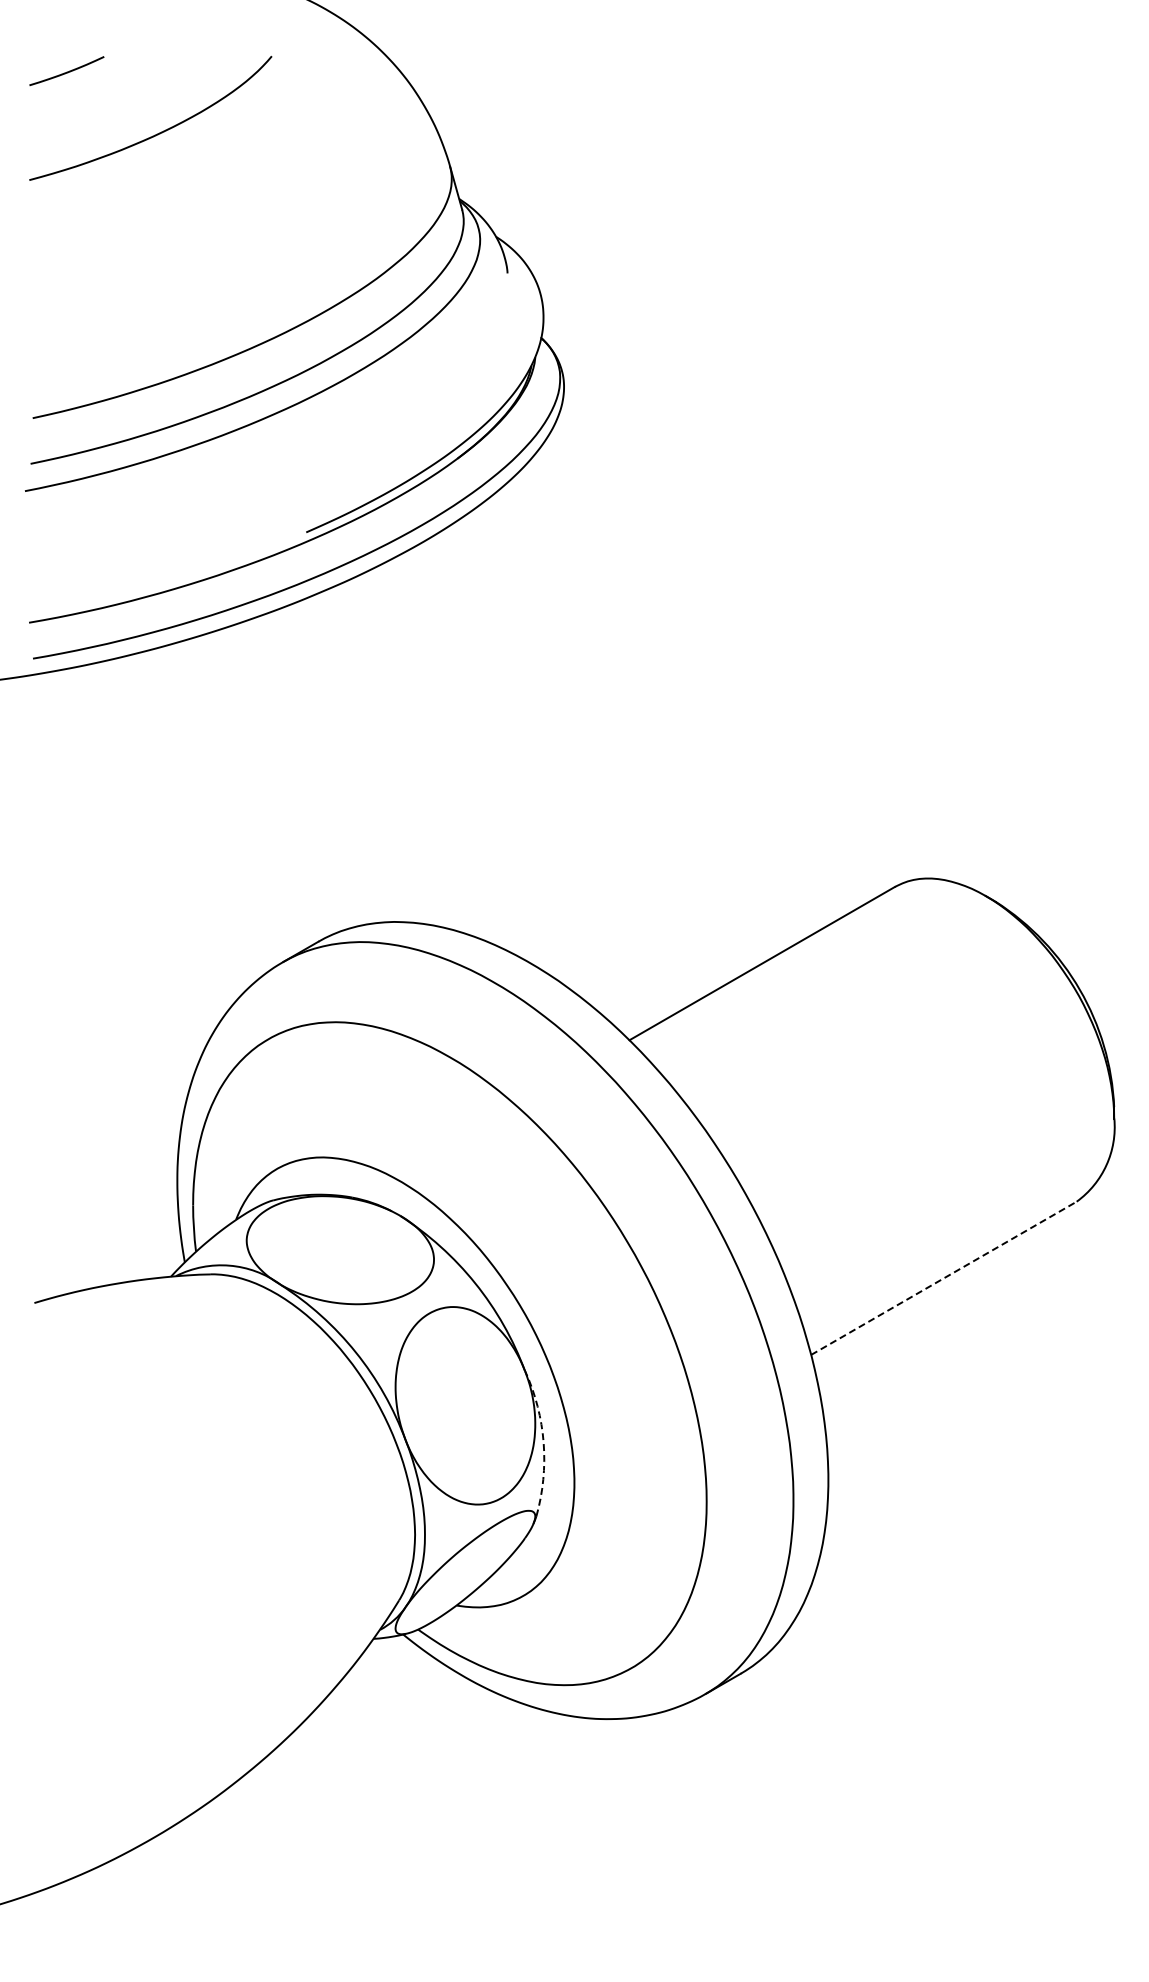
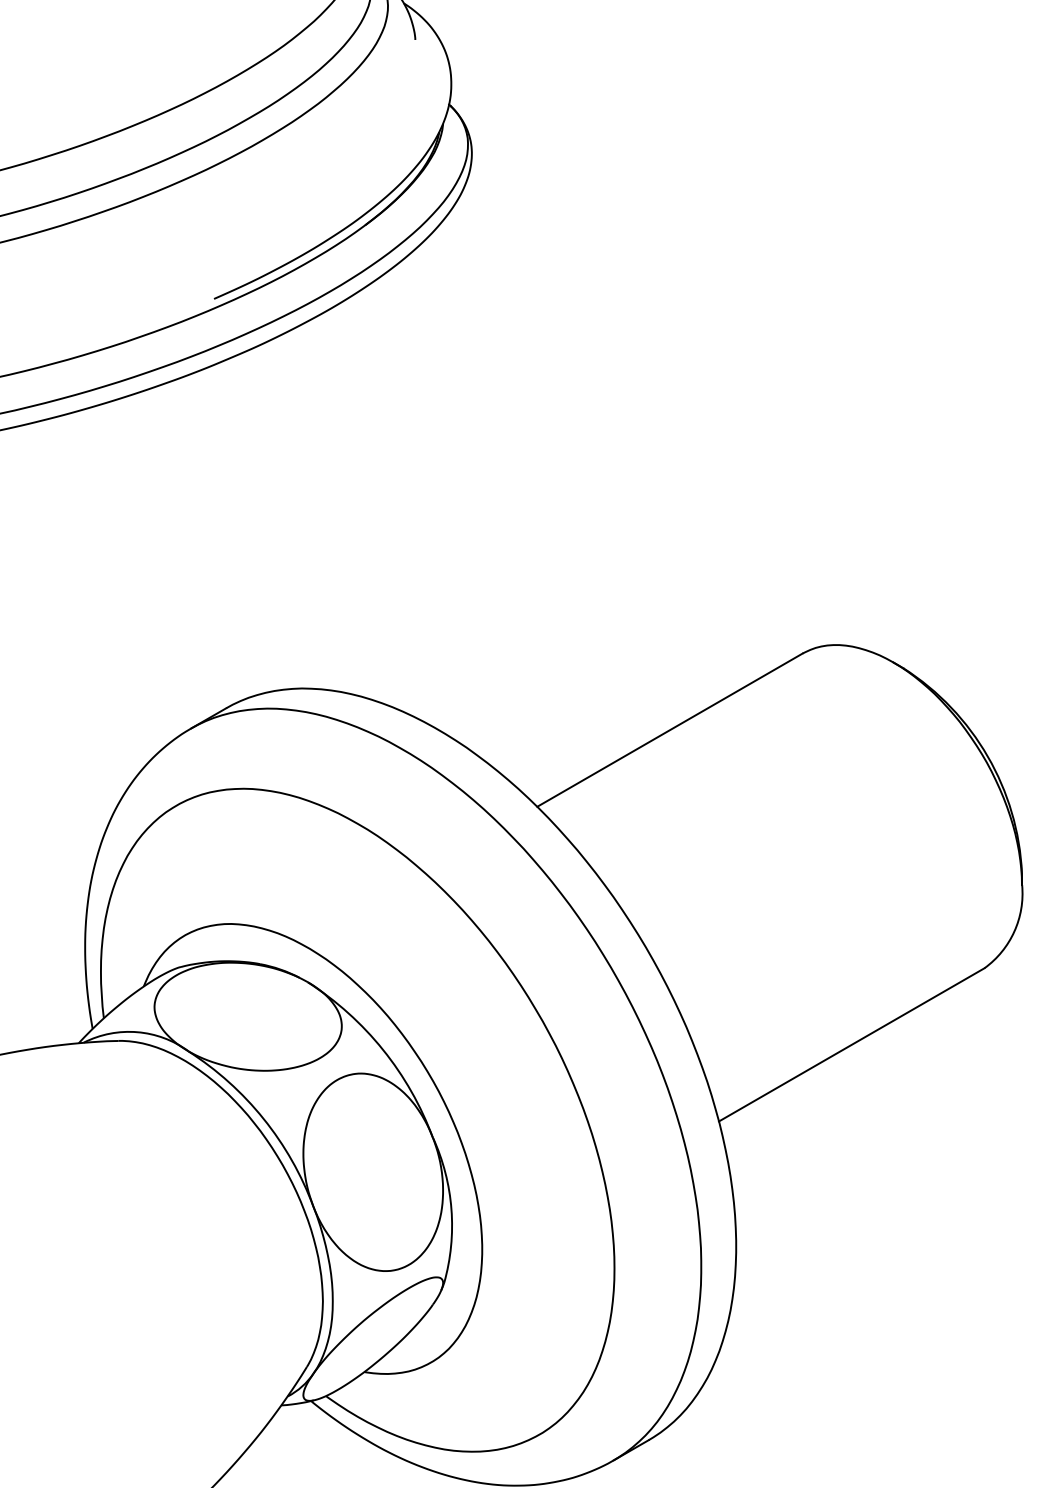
line: (944, 1278) -> (852, 1045), dashed -> solid
arc: (543, 1442) -> (451, 1209), dashed -> solid

